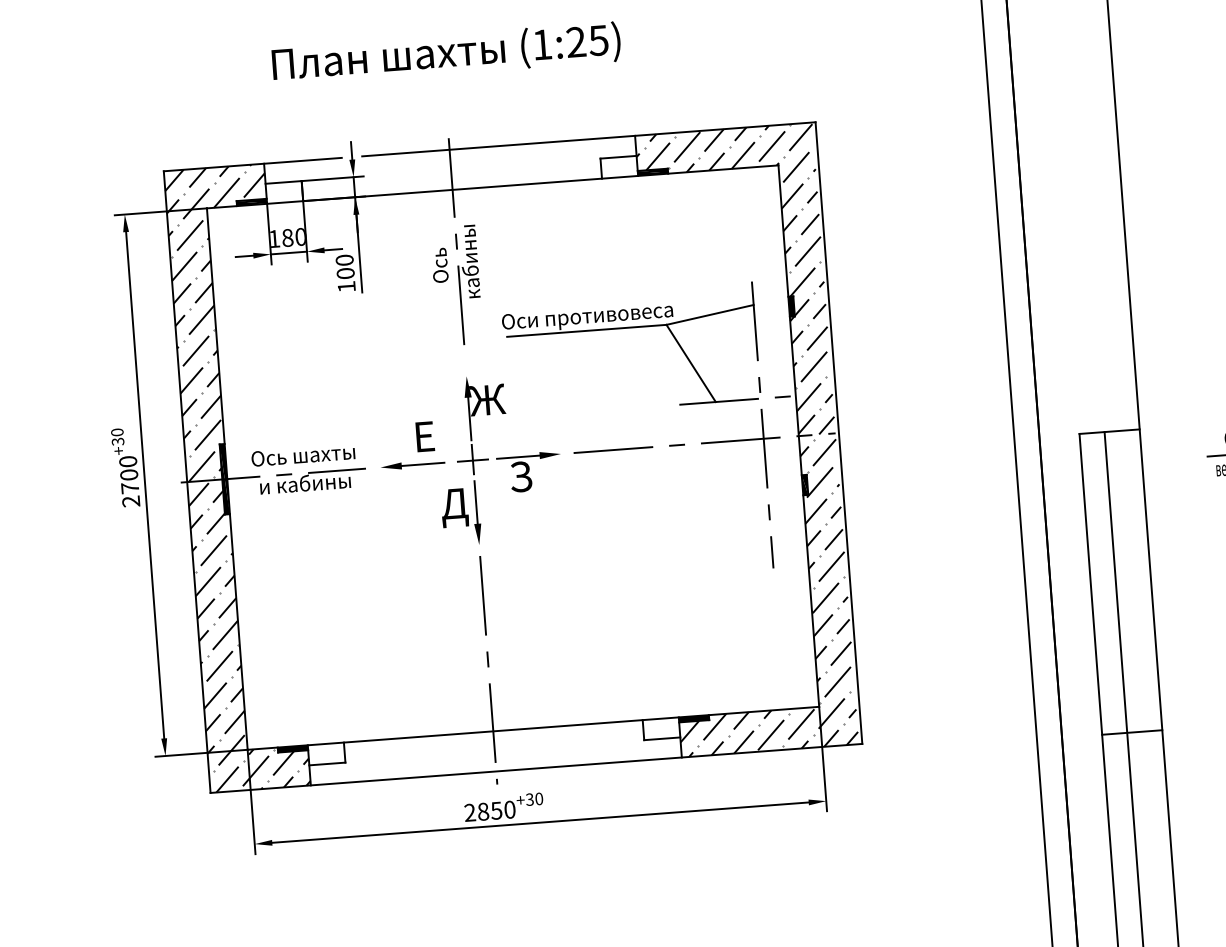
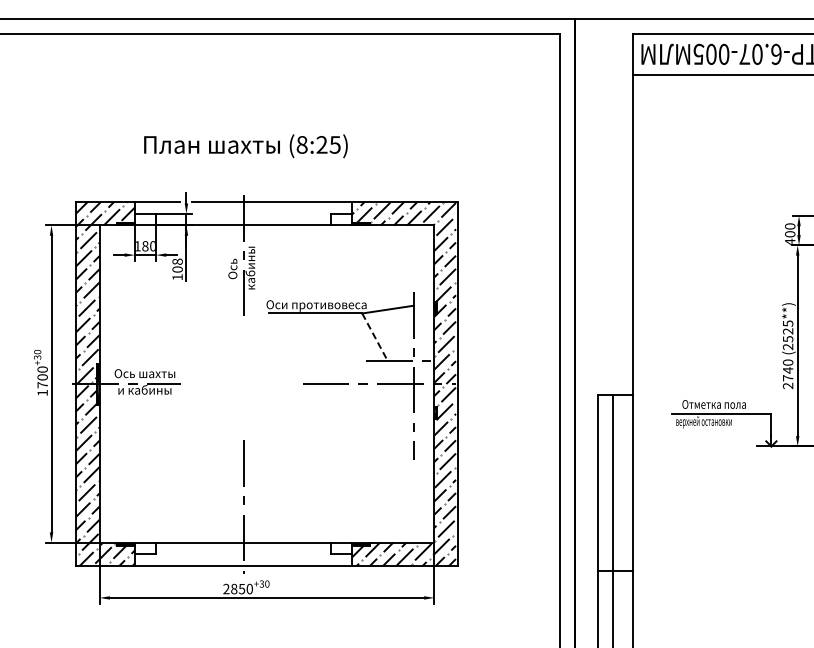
text: (541, 44) -> (301, 144), (1:25) -> (8:25)
text: (344, 259) -> (177, 261), 100 -> 108
line: (690, 364) -> (374, 337), solid -> dashed
part: (471, 459) -> (242, 383), removed
text: (130, 500) -> (42, 392), 2700 -> 1700

